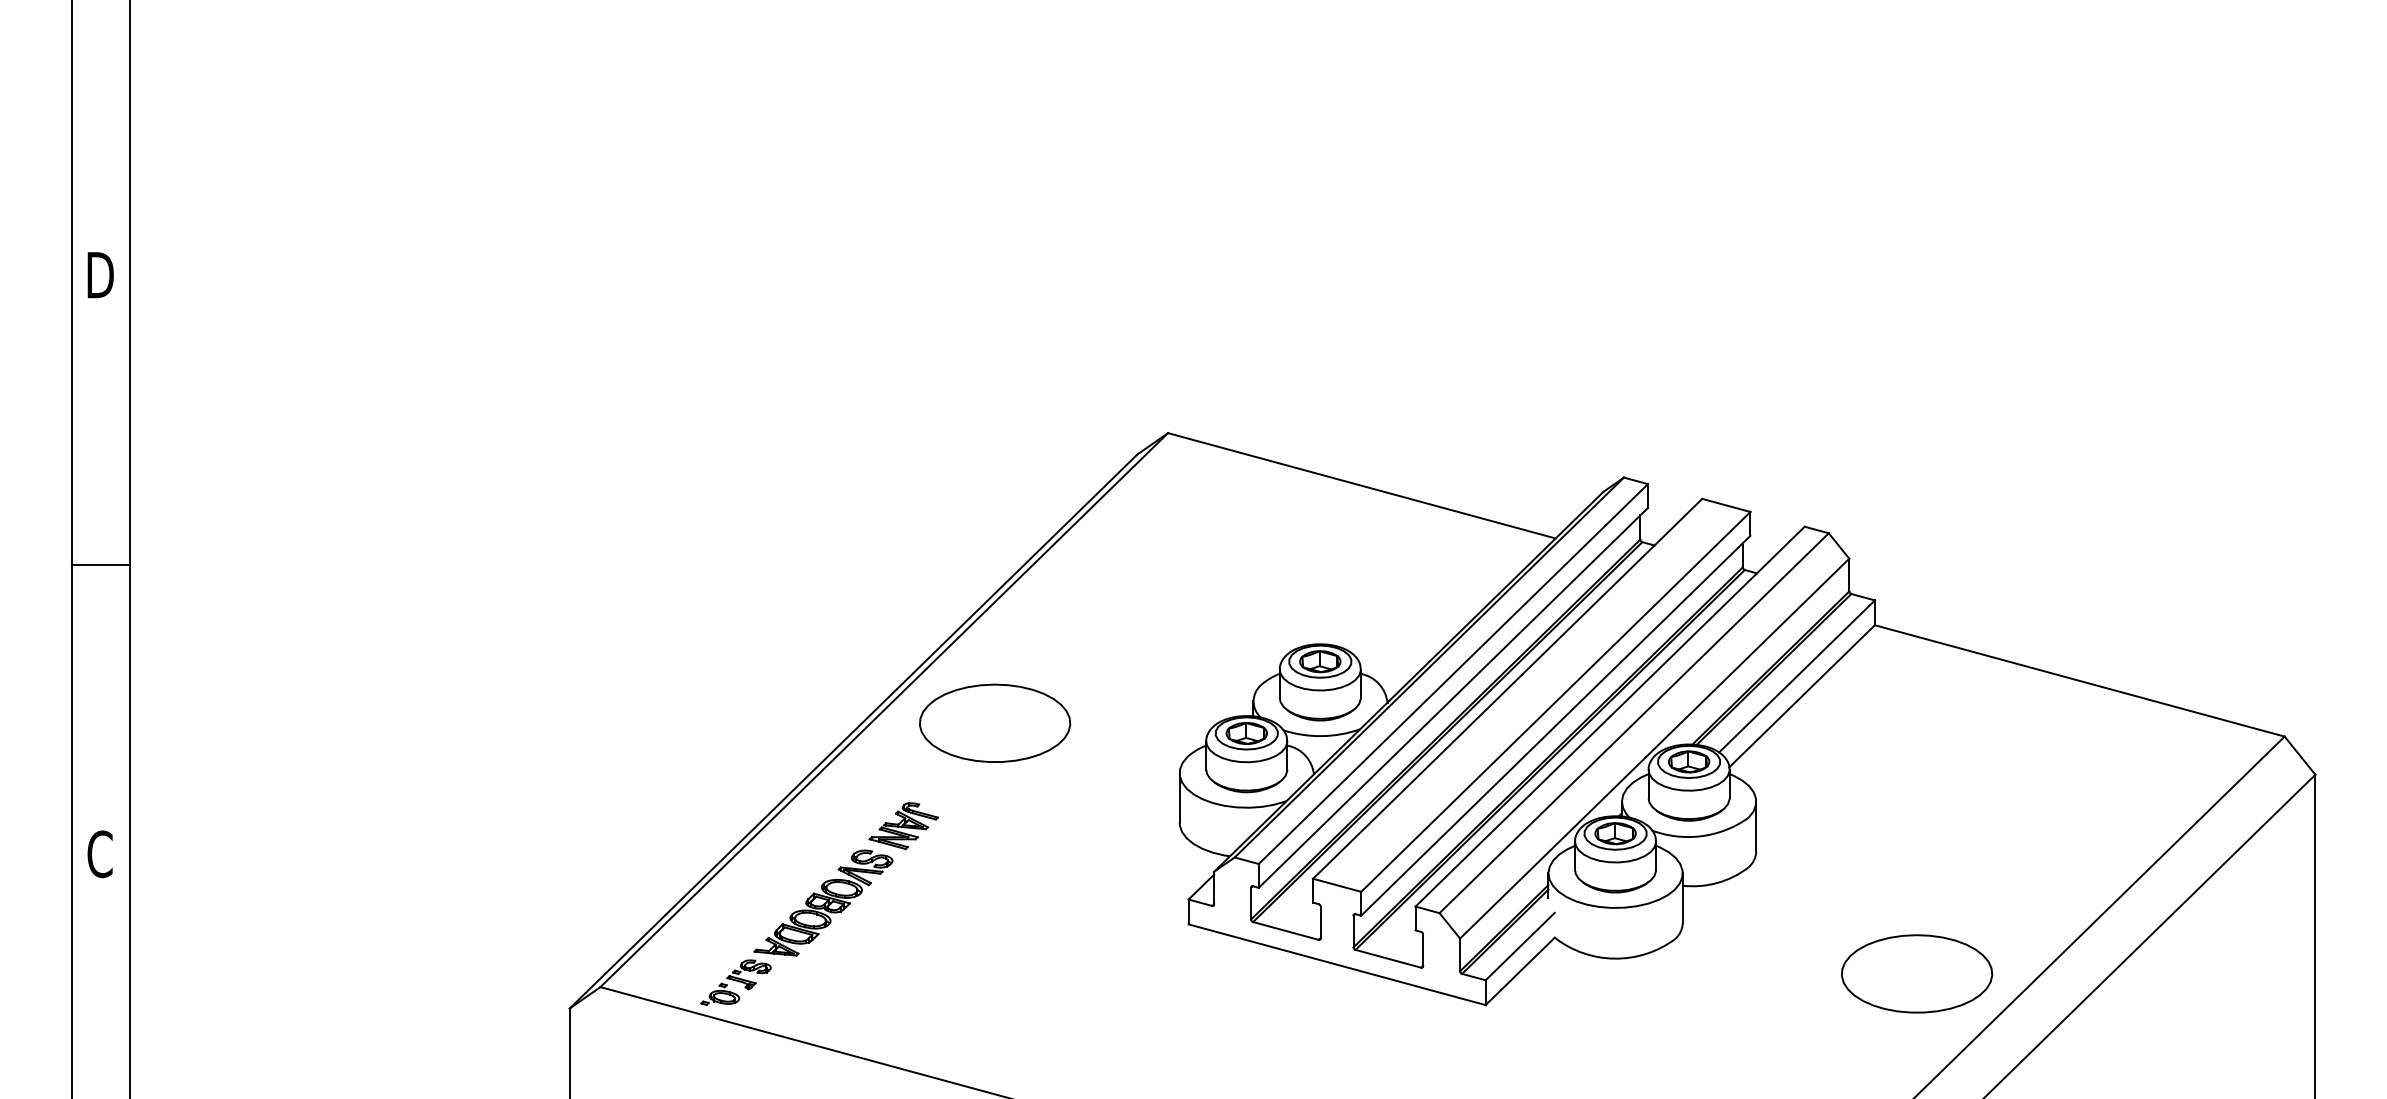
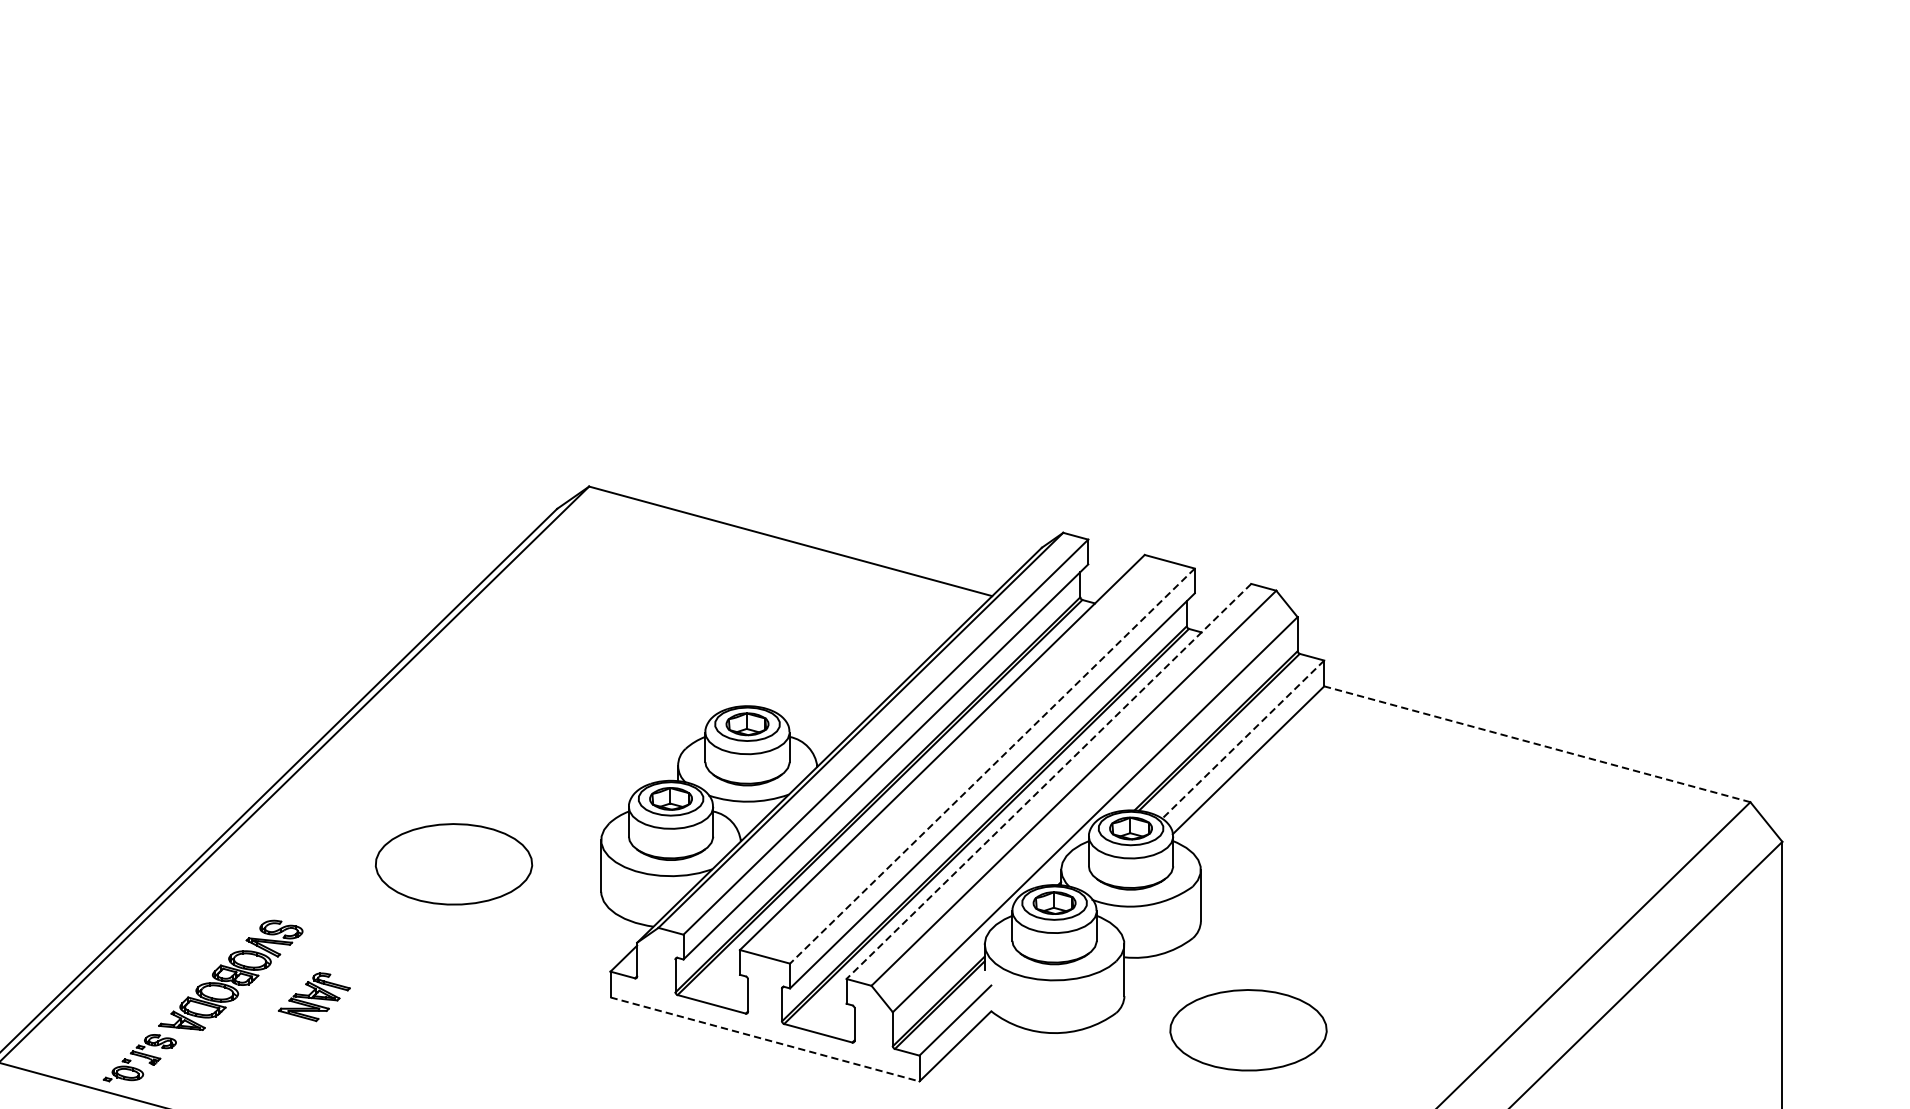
line: (1796, 676) -> (1242, 739), solid -> dashed
line: (2079, 680) -> (1537, 743), solid -> dashed
line: (1555, 701) -> (992, 765), solid -> dashed
line: (1610, 716) -> (1049, 781), solid -> dashed
part: (995, 722) -> (454, 863), moved
part: (903, 826) -> (314, 997), moved
line: (1337, 964) -> (765, 1039), solid -> dashed
part: (1917, 973) -> (1248, 1029), moved

